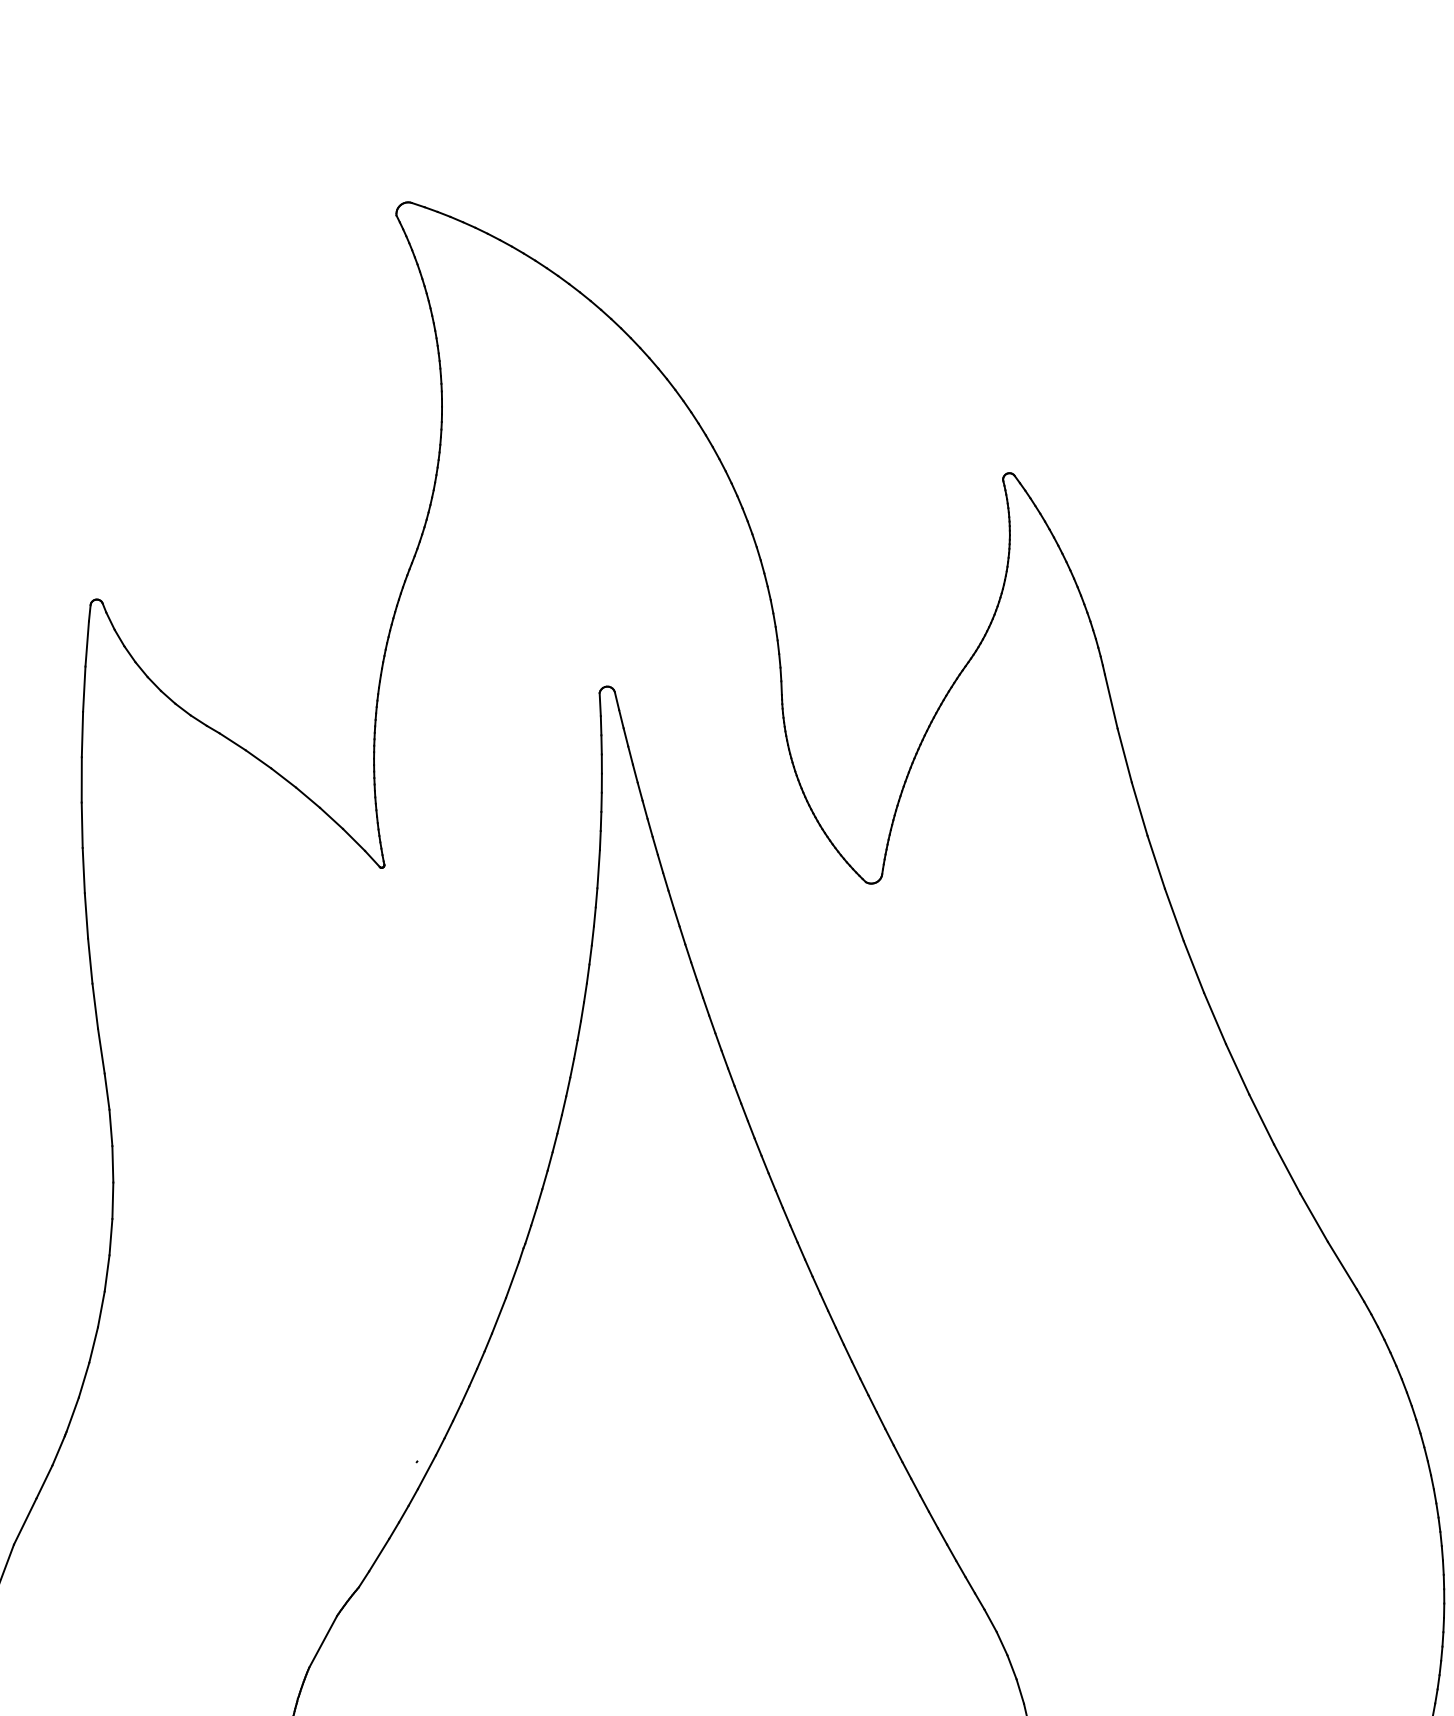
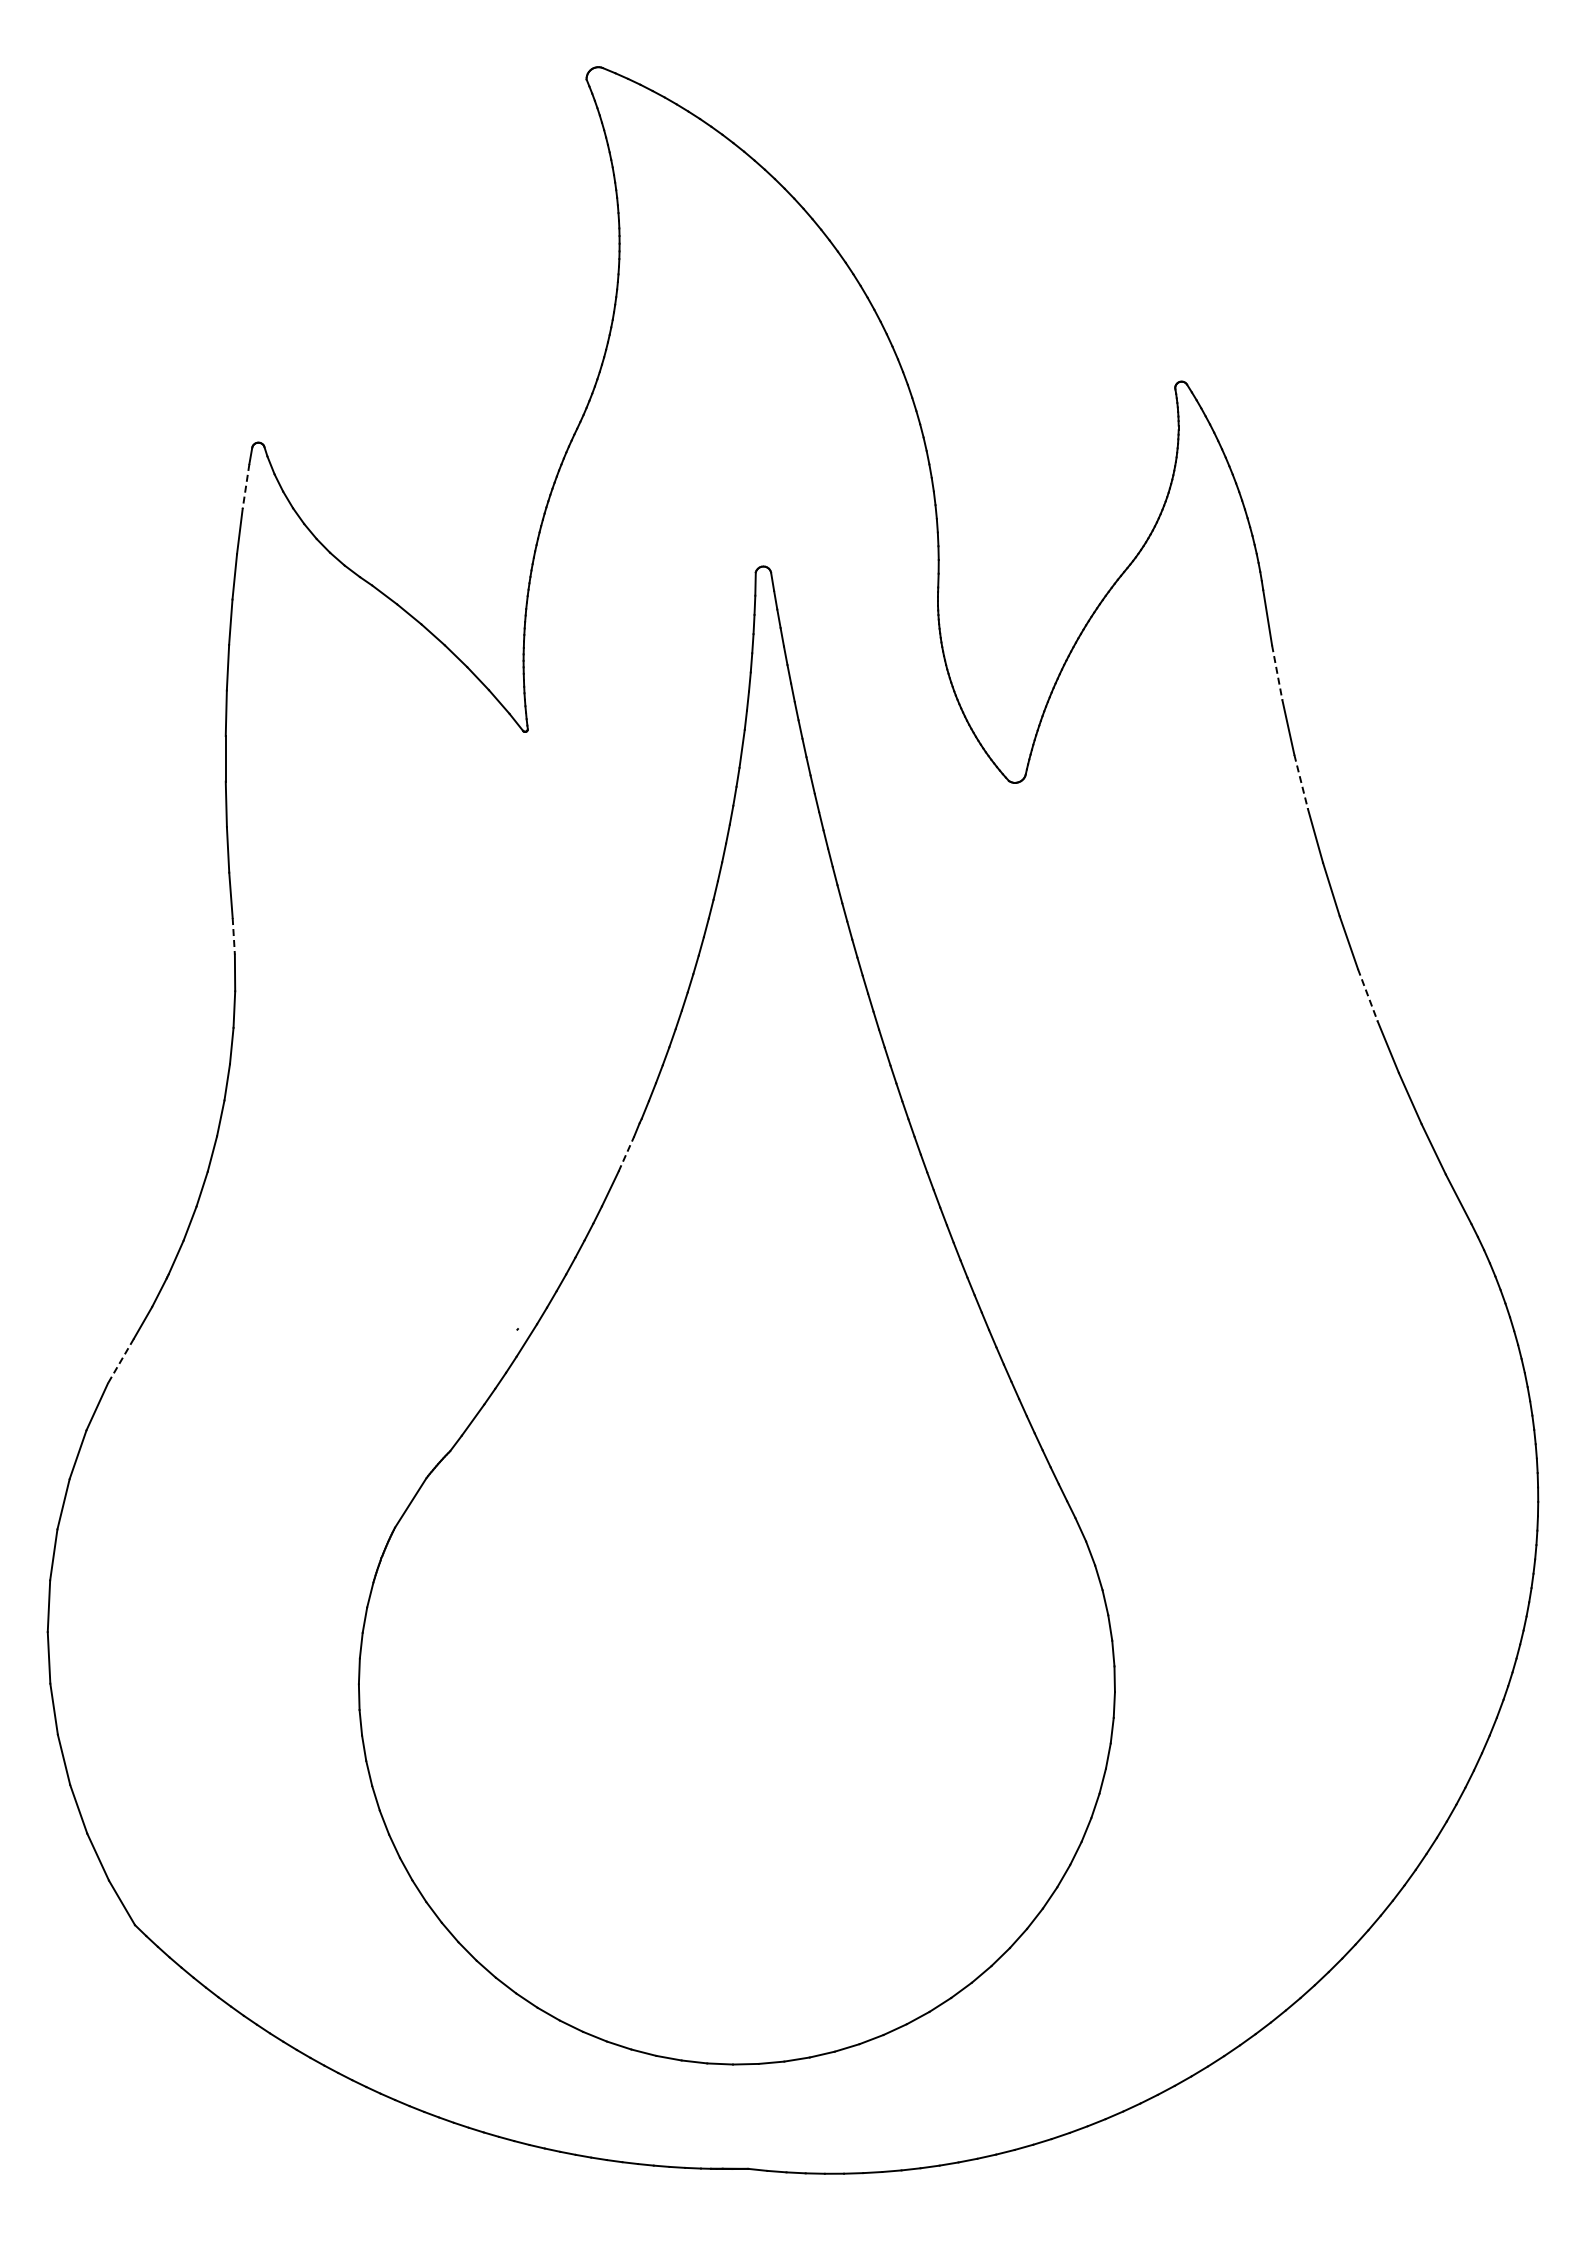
line: (87, 643) -> (246, 486), solid -> dashed
line: (1124, 755) -> (1277, 672), solid -> dashed
line: (1156, 861) -> (1301, 781), solid -> dashed
line: (1237, 1069) -> (1367, 995), solid -> dashed
line: (106, 1091) -> (233, 936), solid -> dashed
line: (512, 1279) -> (626, 1153), solid -> dashed
line: (24, 1522) -> (120, 1361), solid -> dashed

